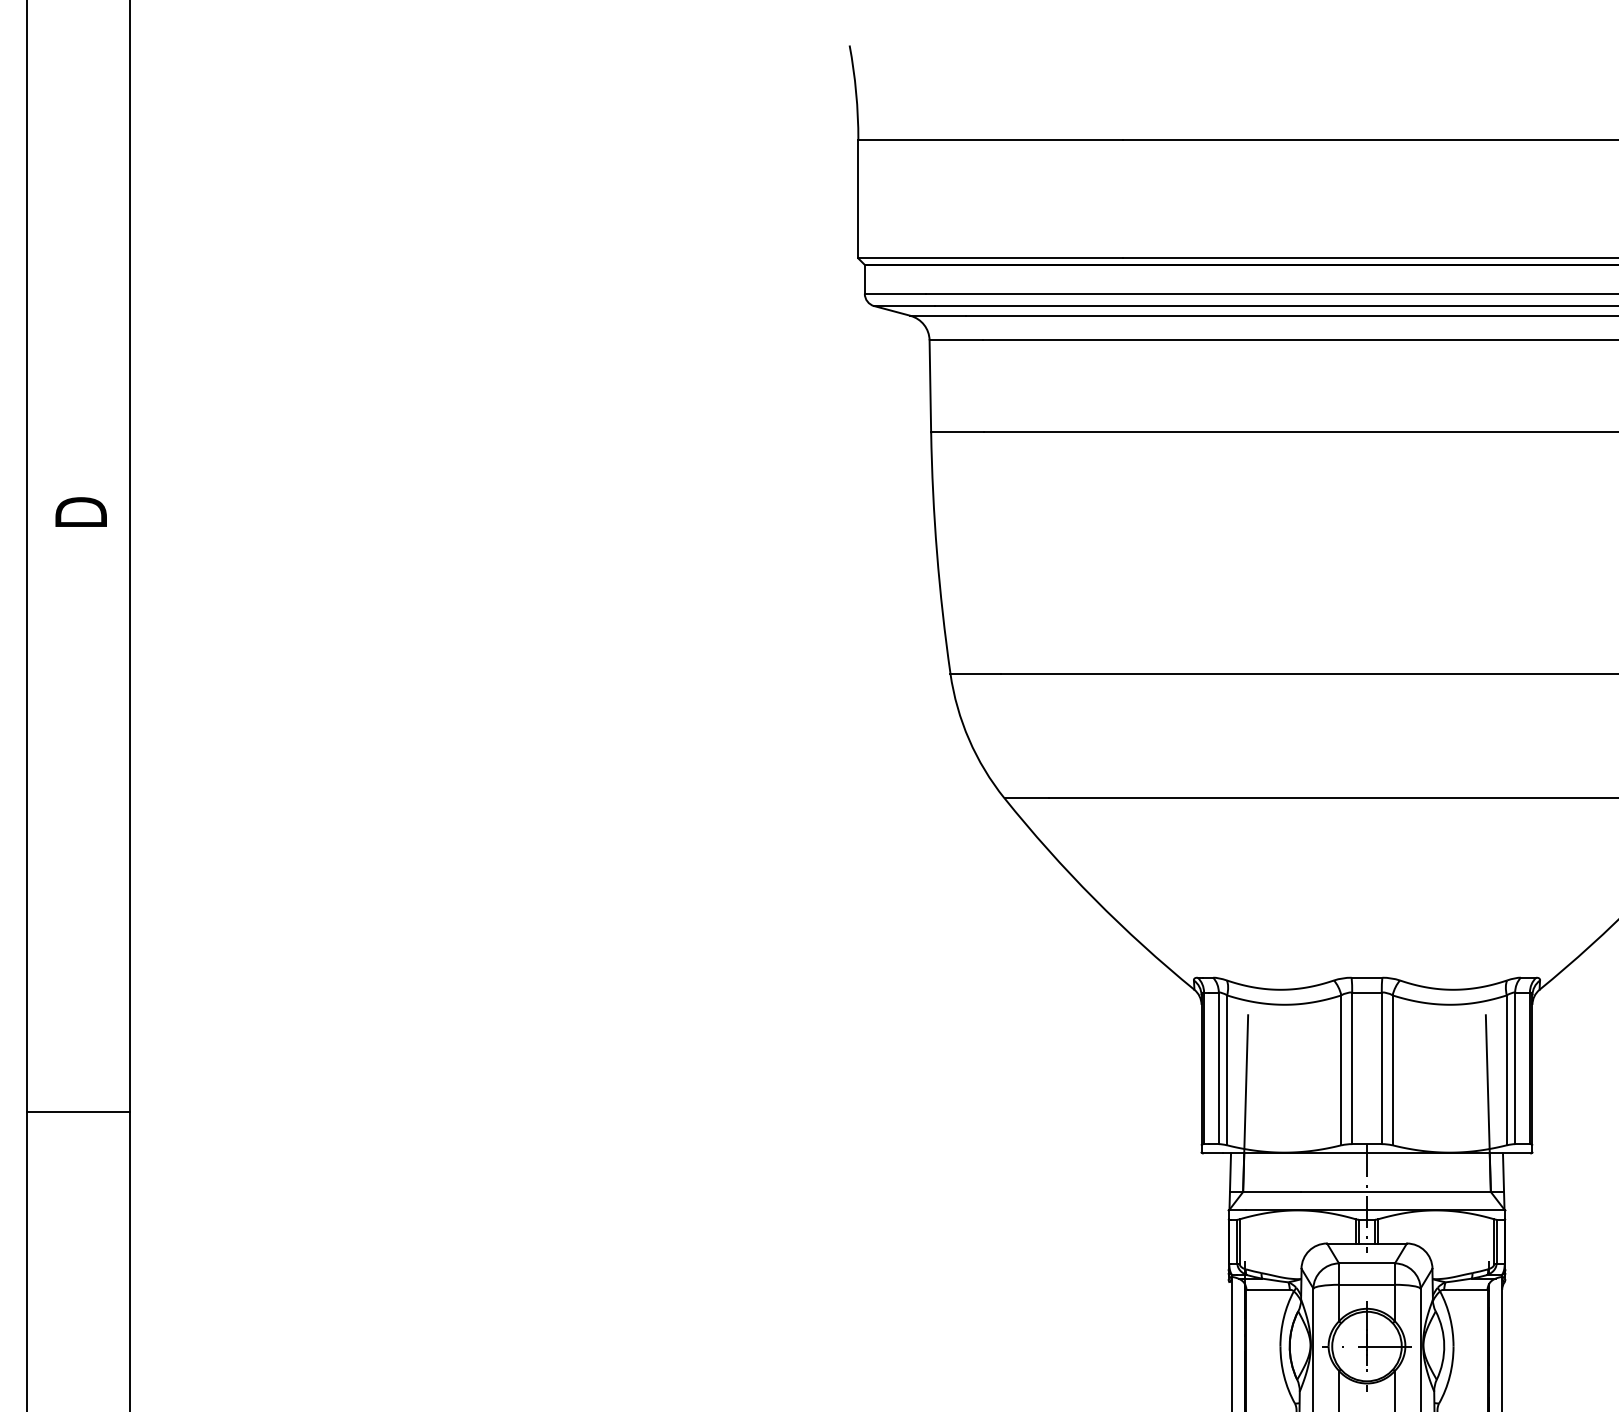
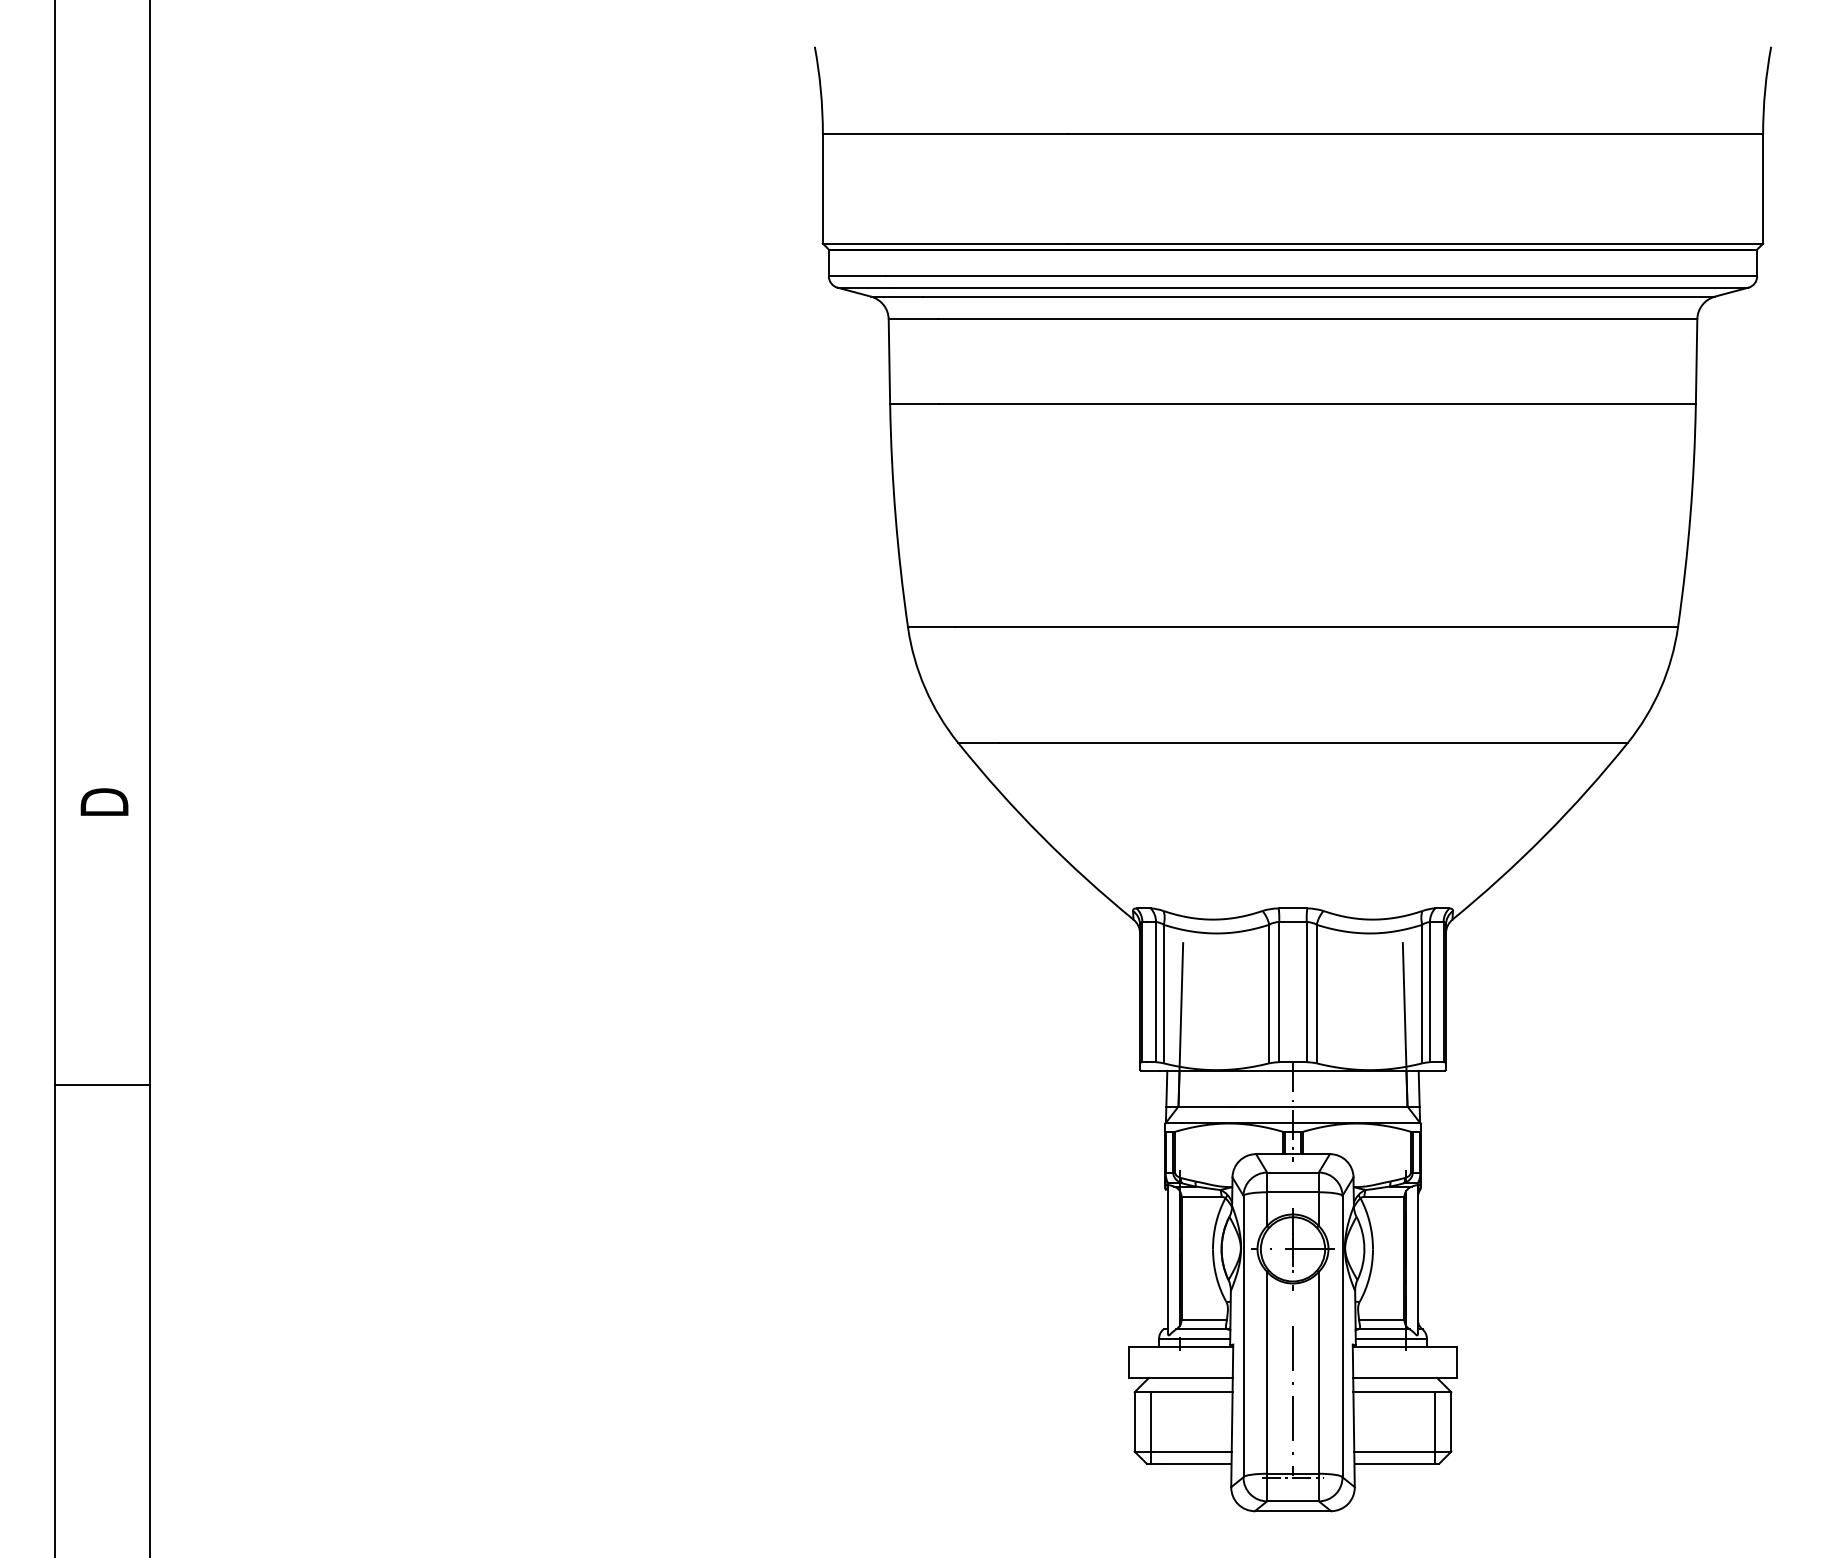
text: (81, 511) -> (104, 801), moved
line: (77, 1111) -> (101, 1085), moved

